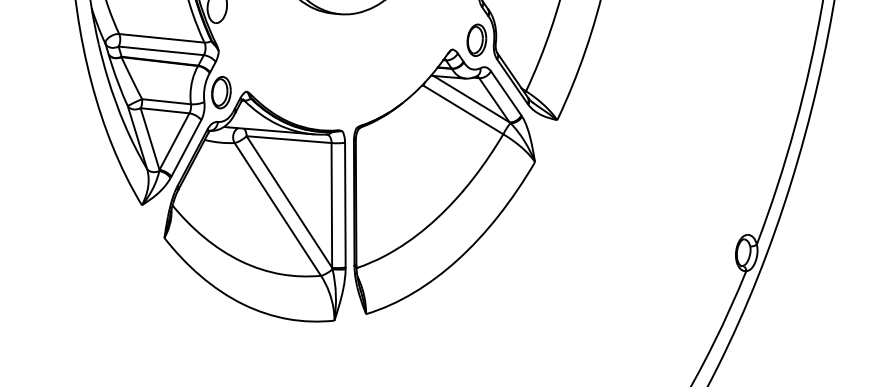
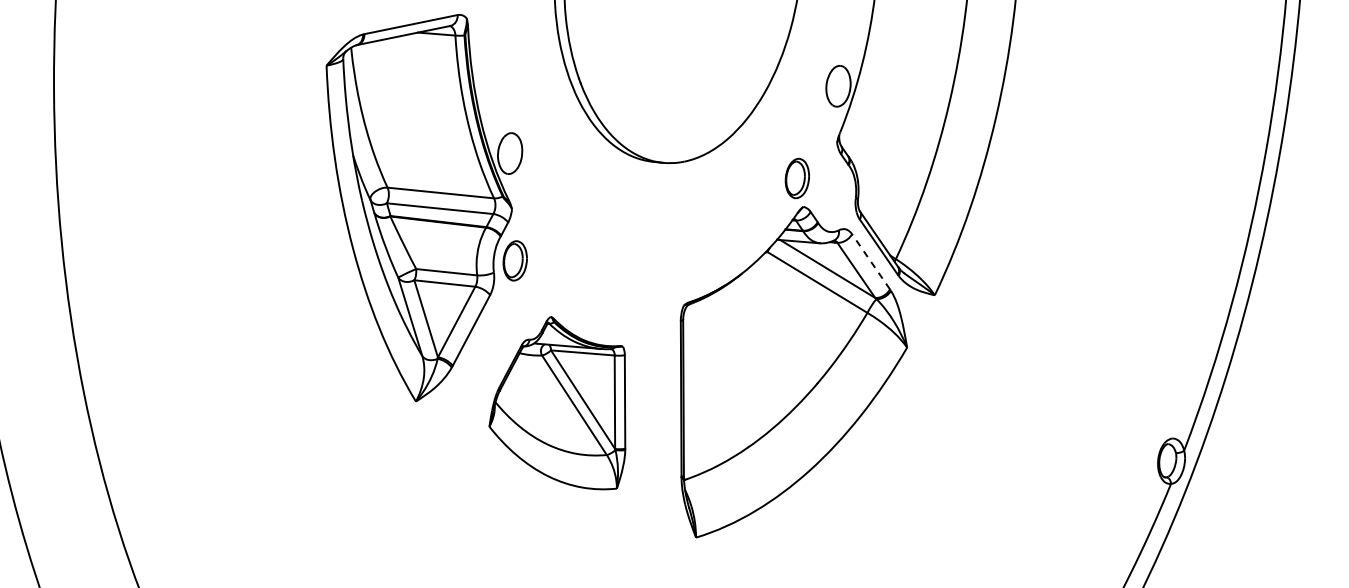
part: (476, 40) -> (796, 178), moved
line: (505, 93) -> (870, 261), solid -> dashed
part: (255, 206) -> (557, 402), size x0.6

